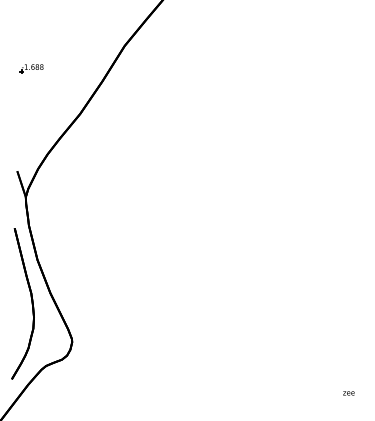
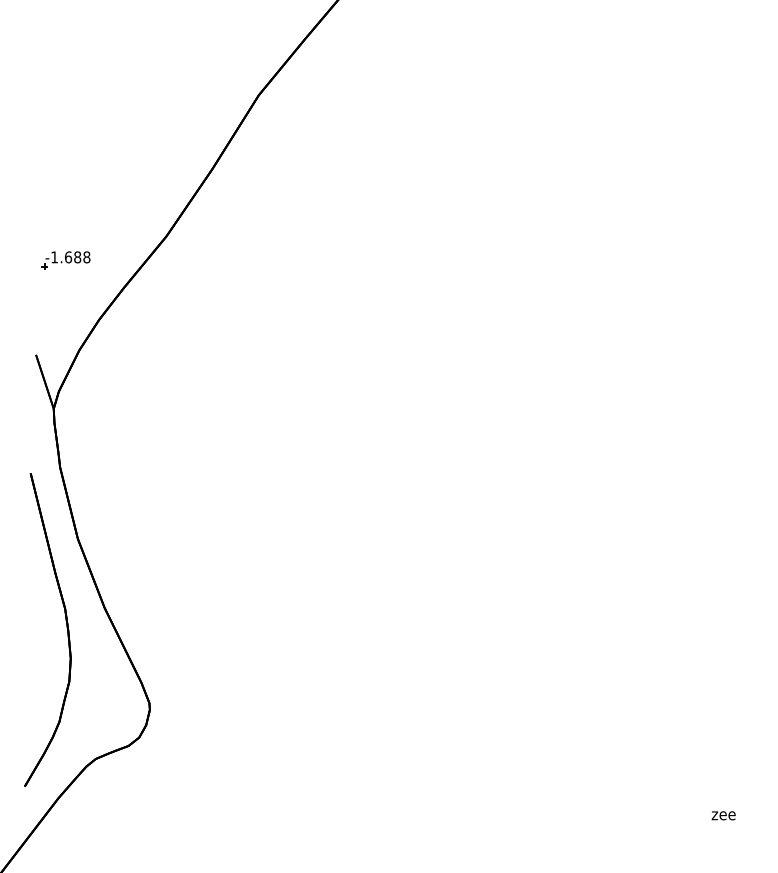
part: (31, 68) -> (65, 260), moved

